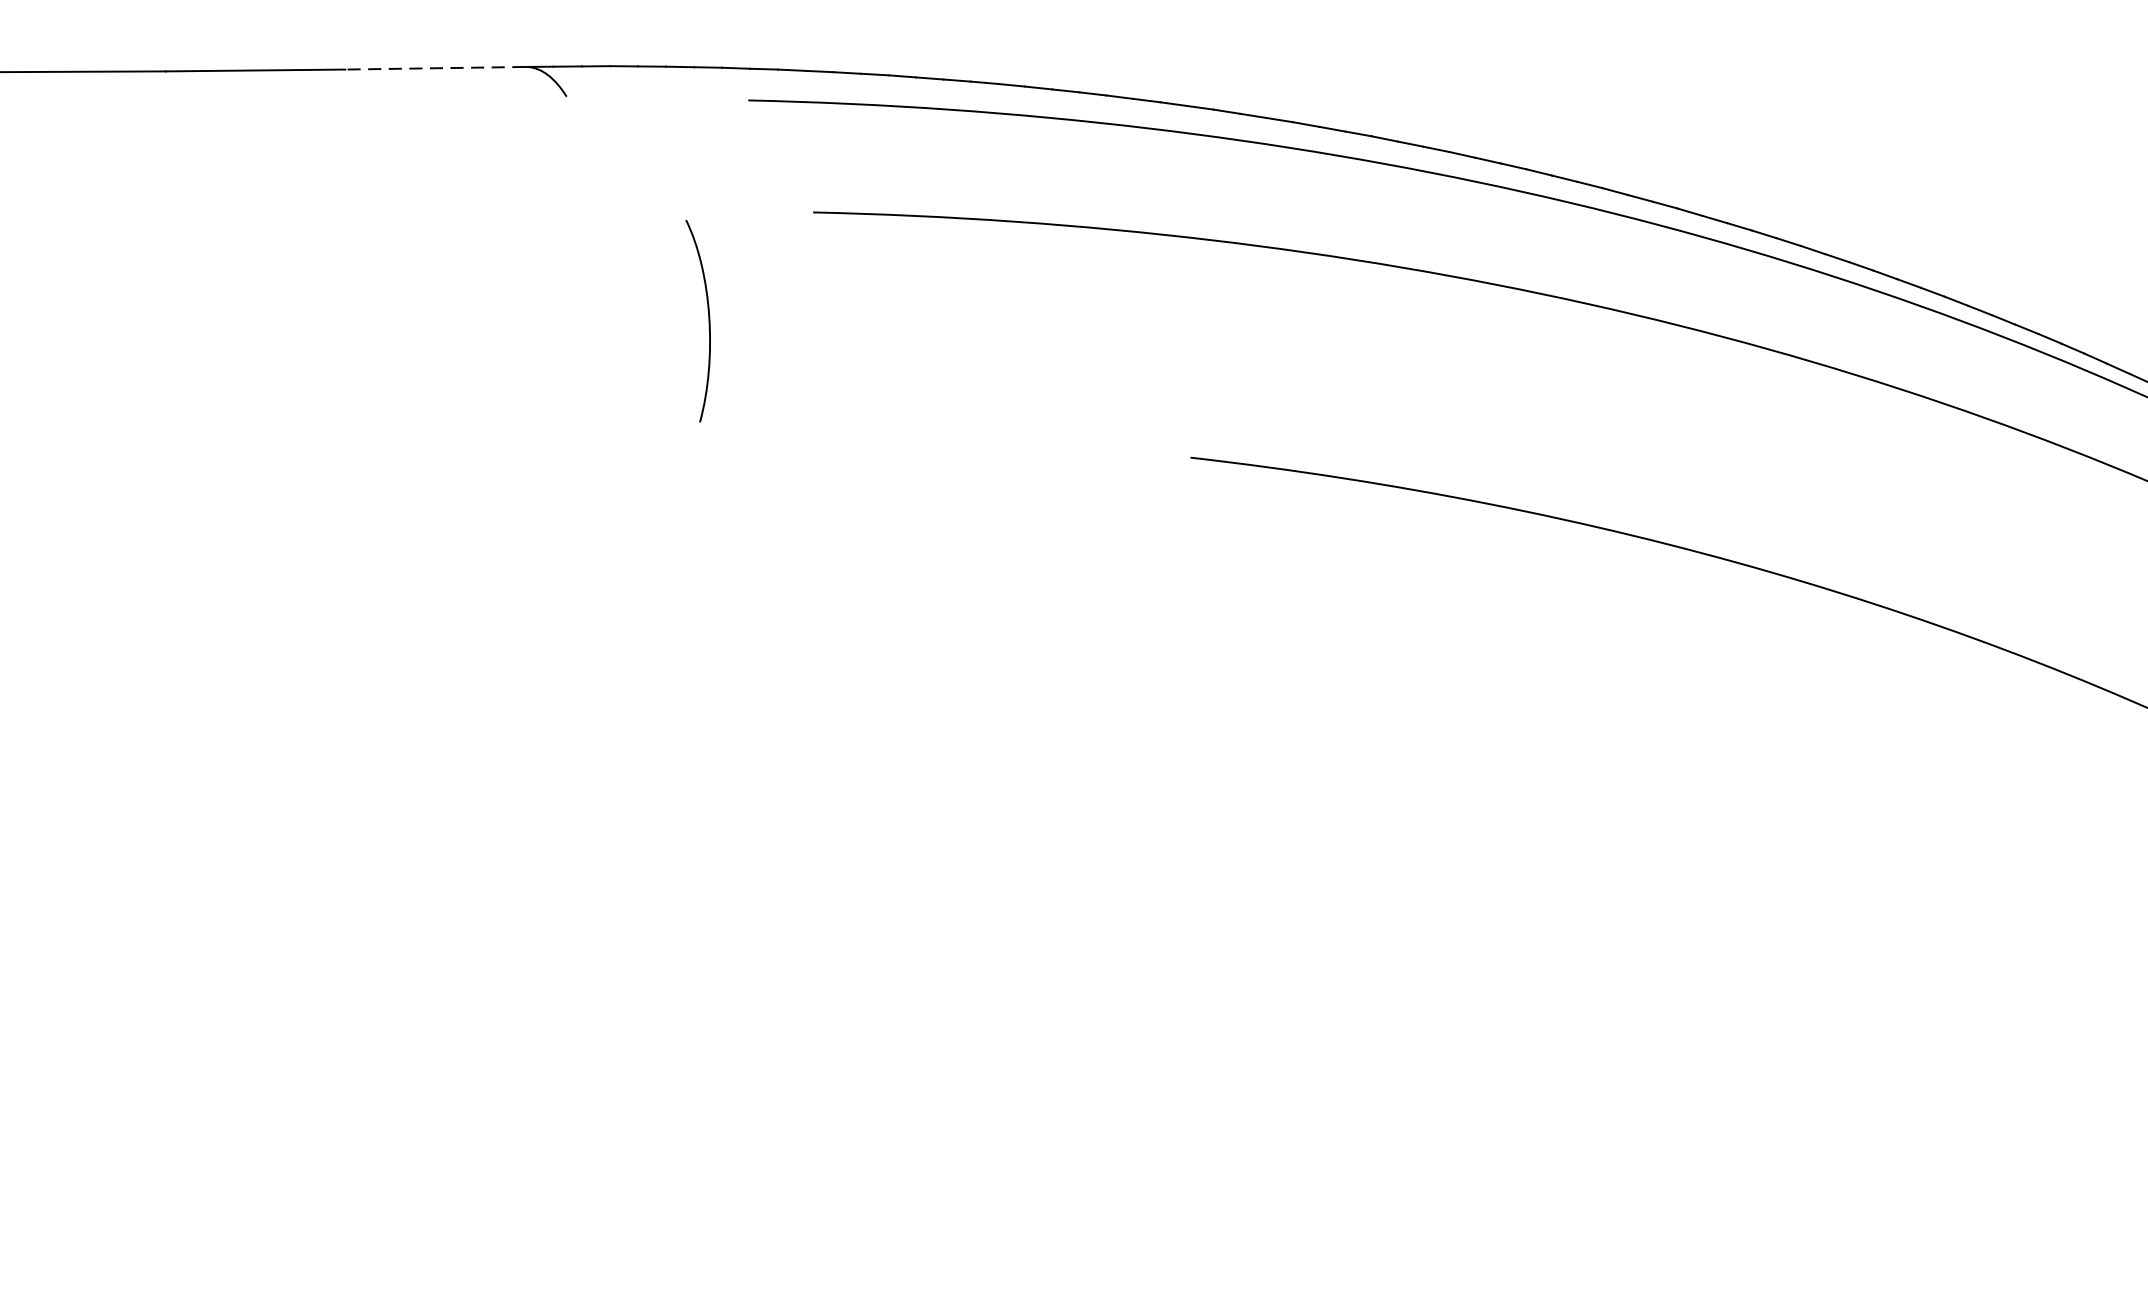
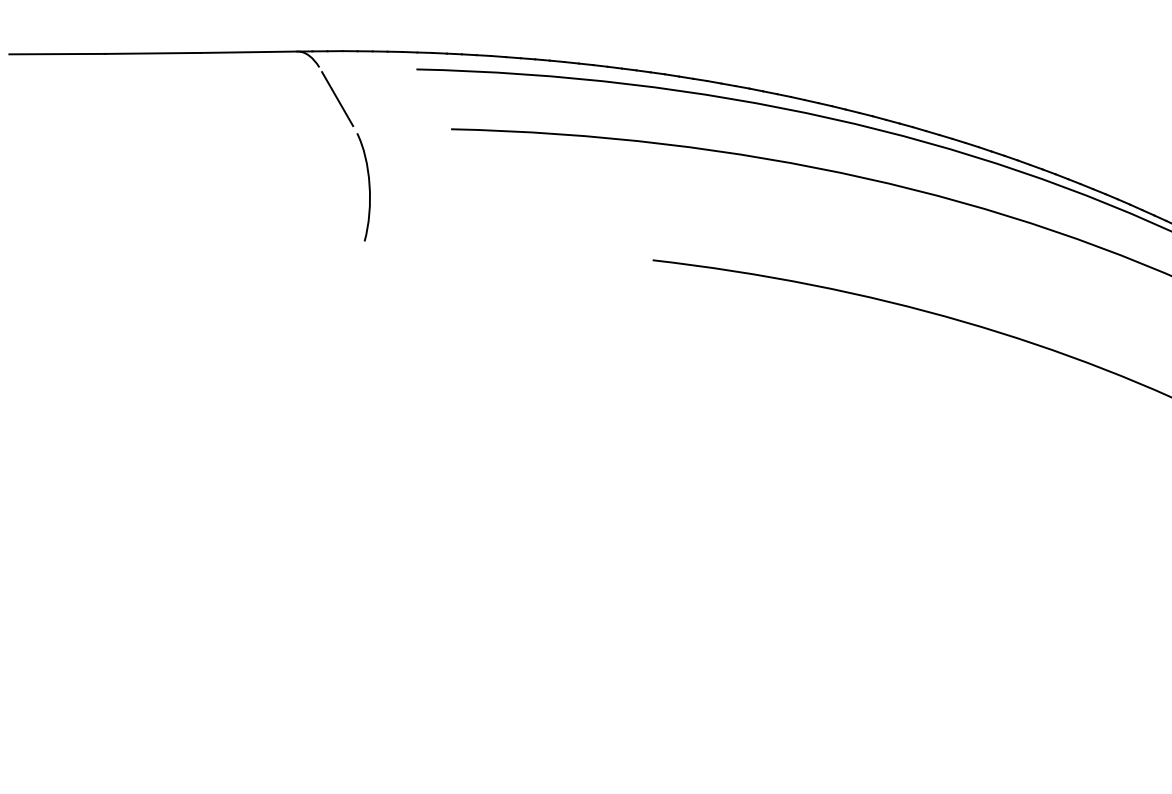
line: (433, 68) -> (248, 52), dashed -> solid
line: (600, 156) -> (337, 99), added
curve: (707, 321) -> (368, 187), moved

